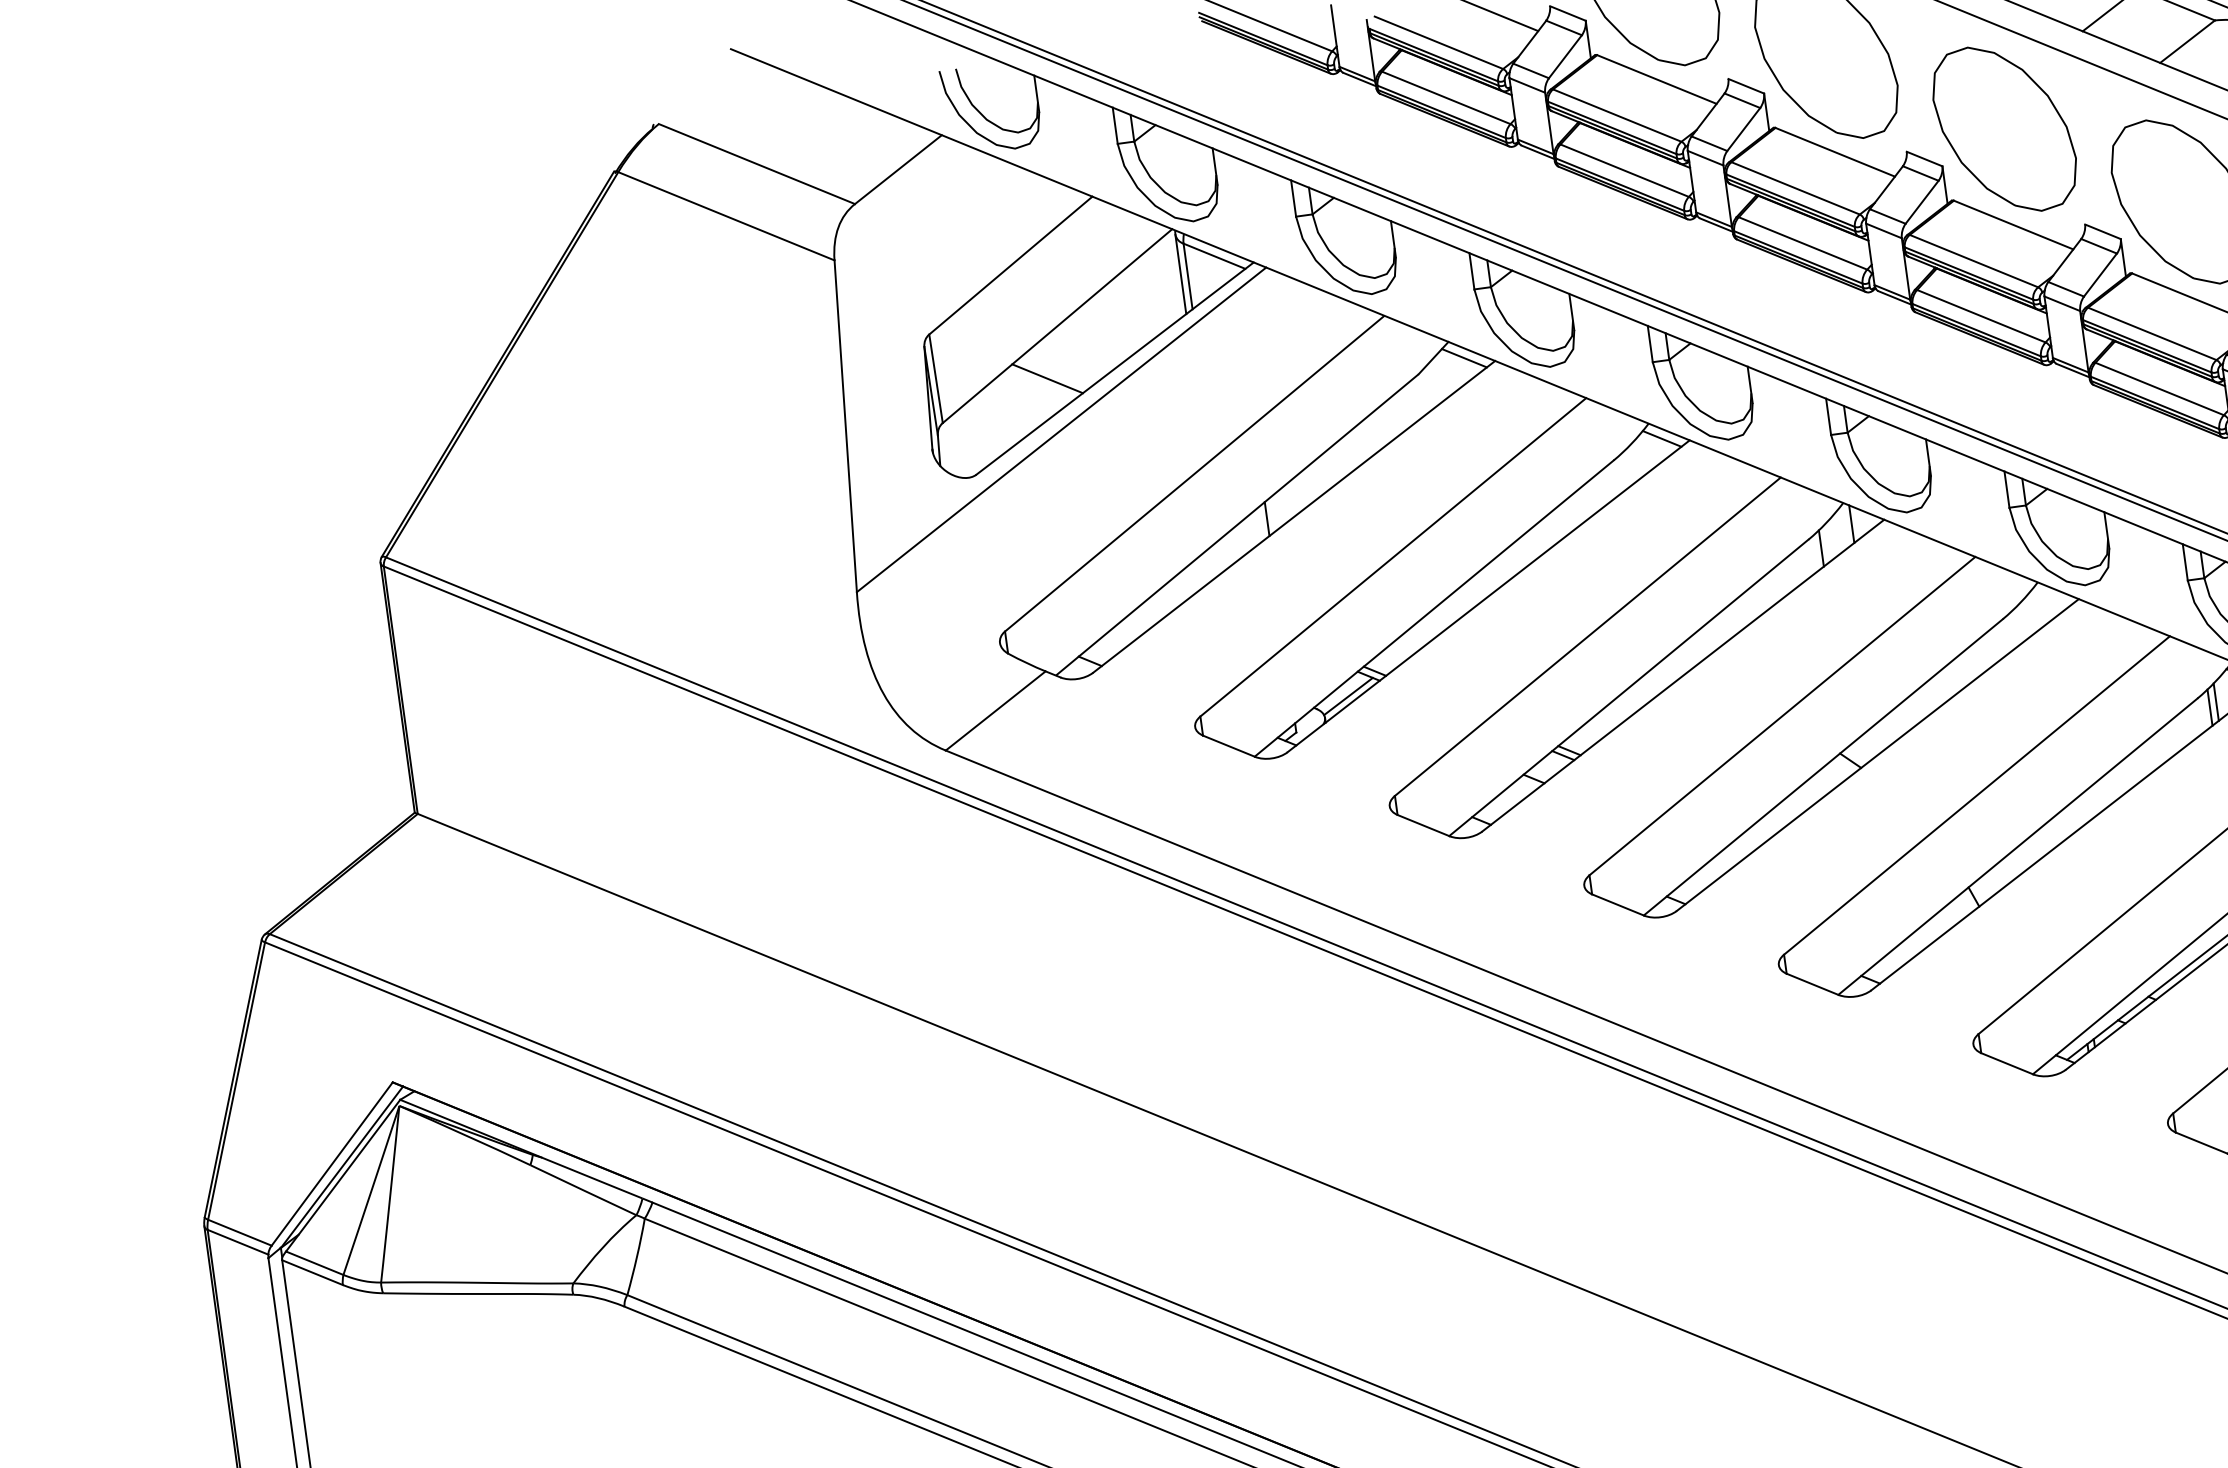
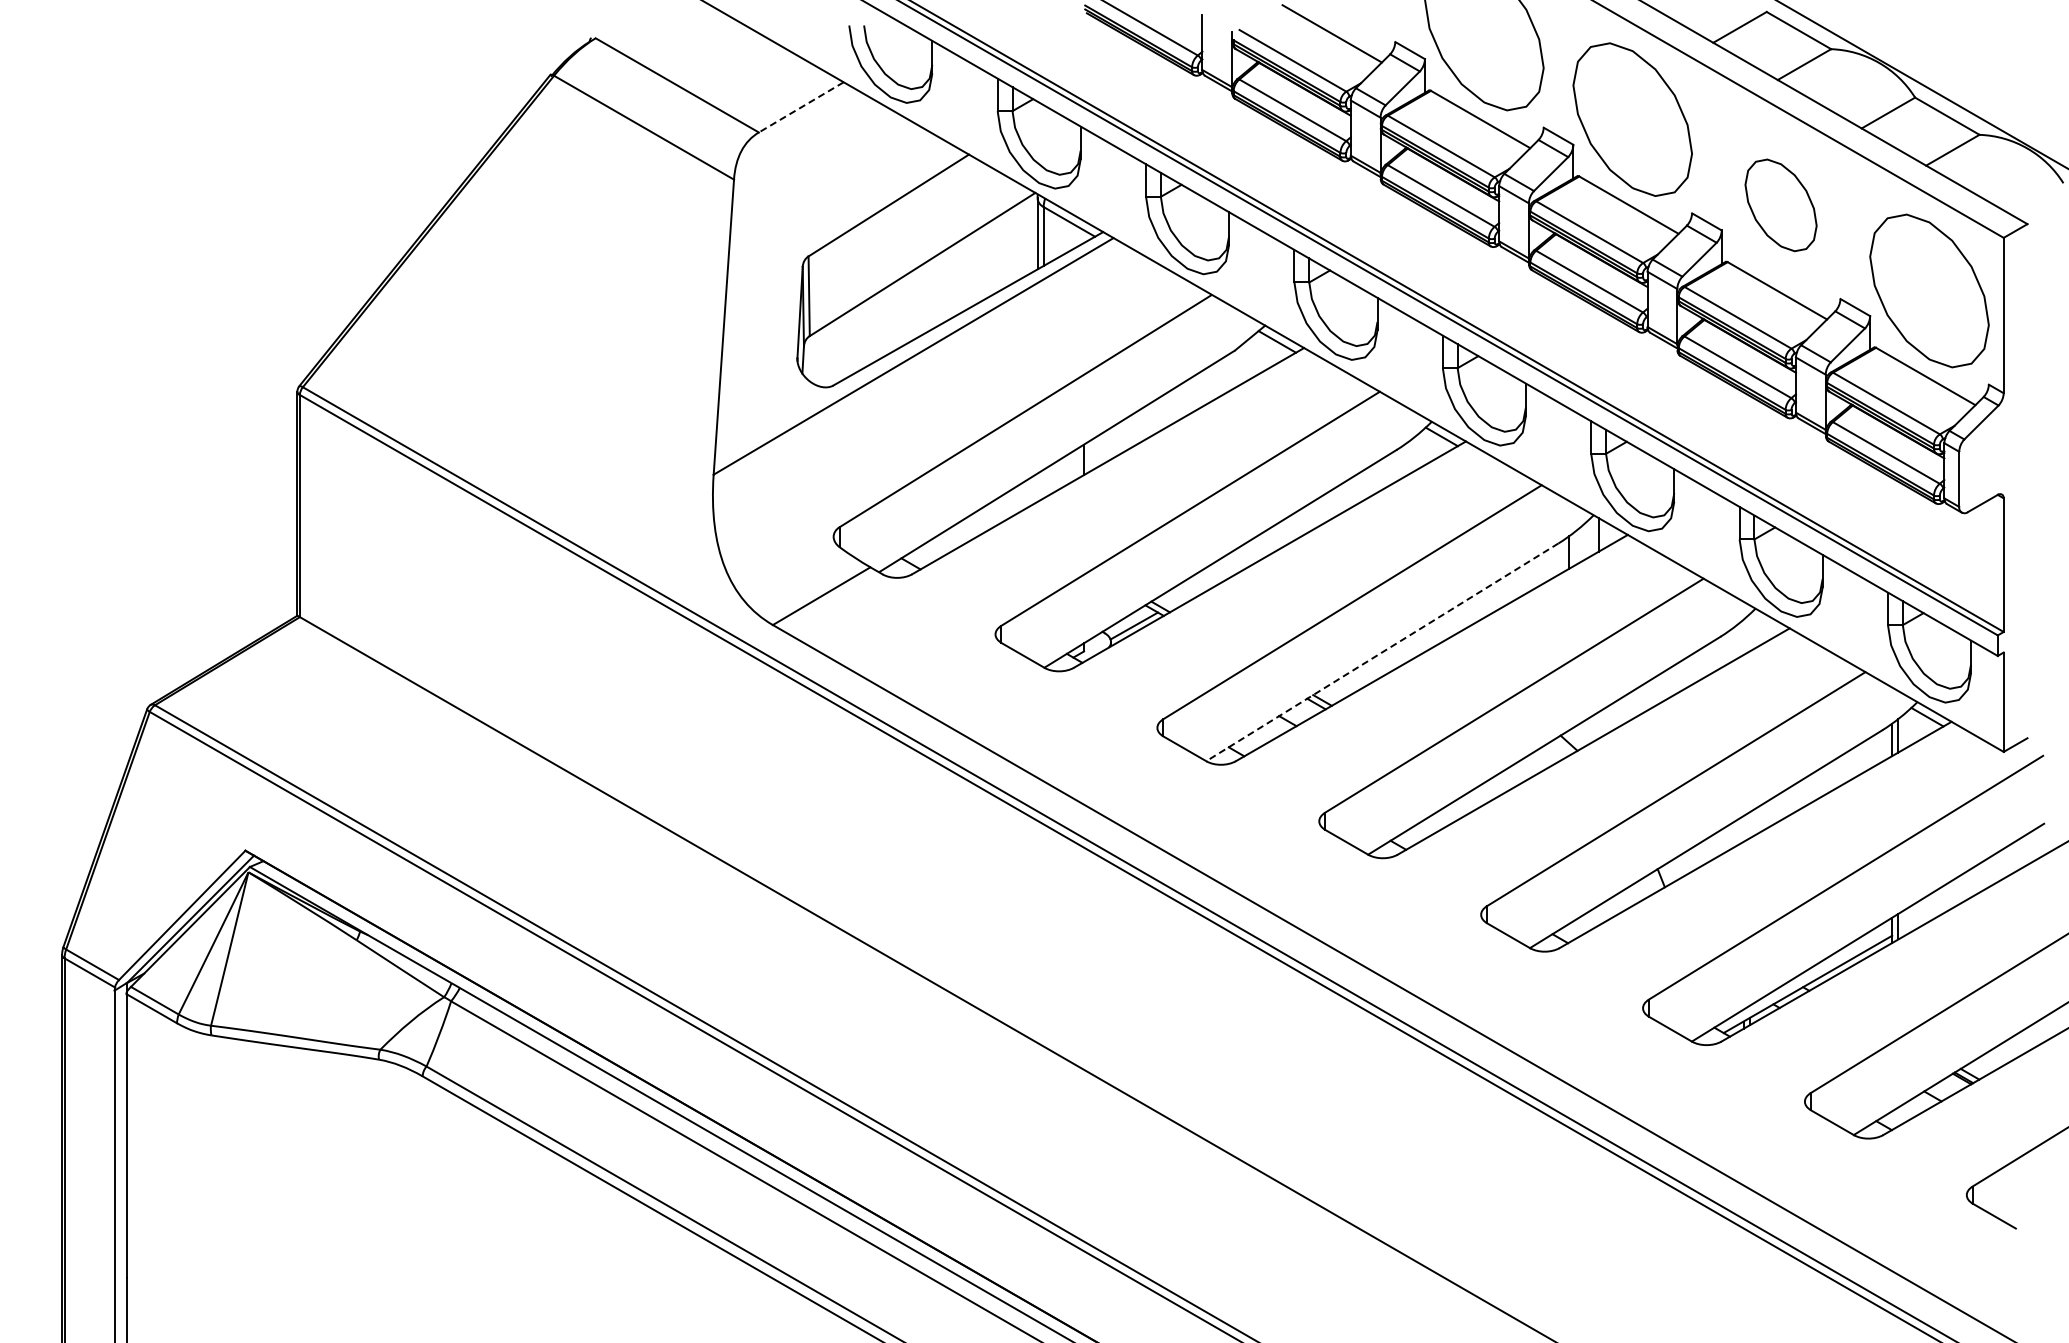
part: (2004, 129) -> (1780, 205), size x0.6
line: (897, 169) -> (800, 107), solid -> dashed
line: (1047, 378) -> (907, 309), removed
line: (1627, 688) -> (1381, 652), solid -> dashed

